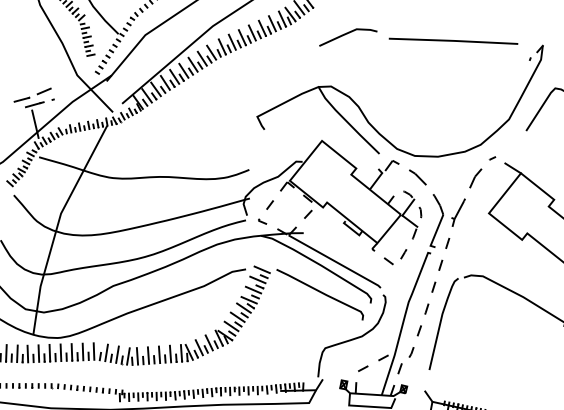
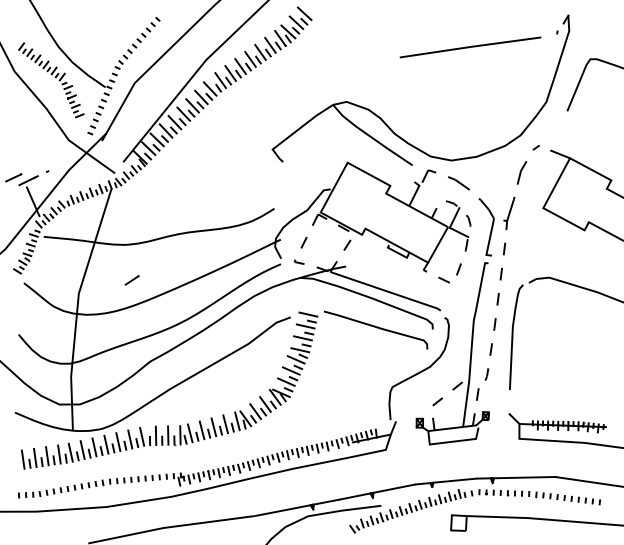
line: (346, 34) -> (353, 42), removed
line: (453, 41) -> (470, 47), moved
line: (43, 91) -> (131, 280), moved

